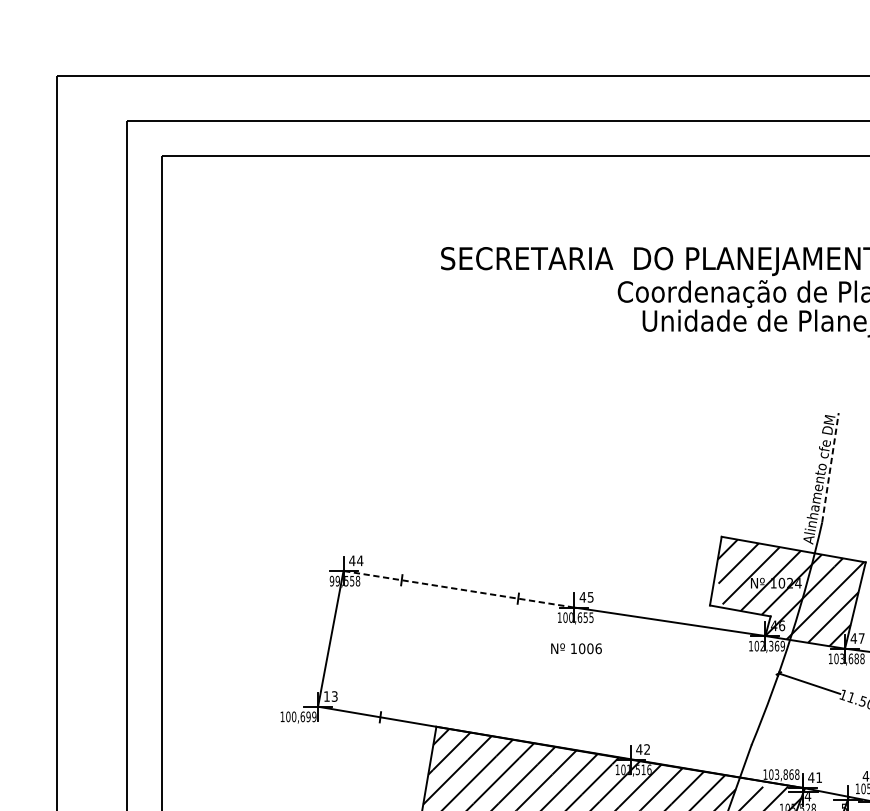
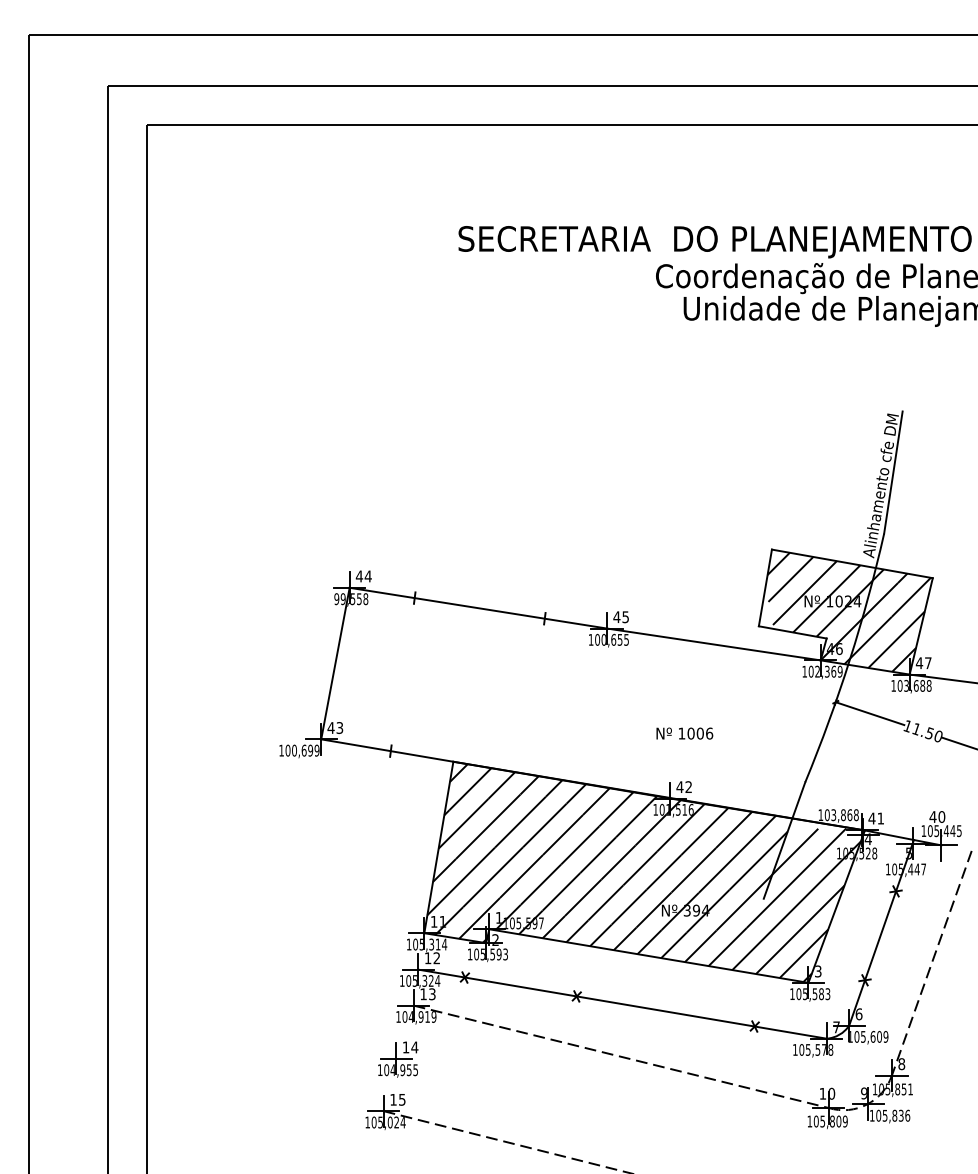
line: (830, 467) -> (893, 472), dashed -> solid
line: (458, 589) -> (477, 608), dashed -> solid
text: (576, 648) -> (684, 733), moved
text: (326, 696) -> (330, 727), 13 -> 43

